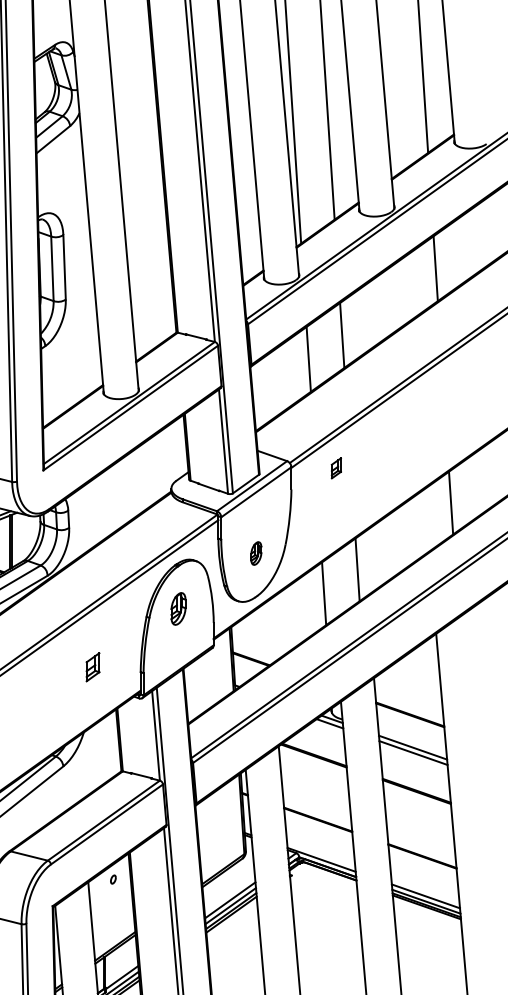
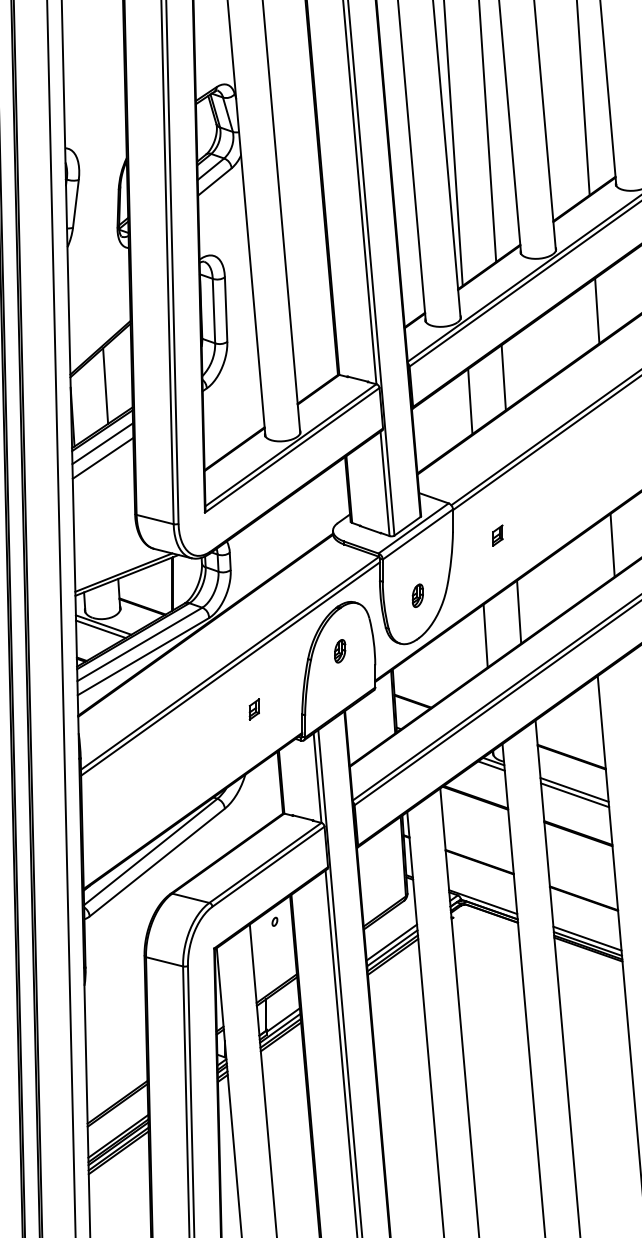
part: (335, 468) -> (497, 535), moved
part: (178, 609) -> (340, 651), size x0.71
part: (91, 667) -> (253, 709), size x0.71

